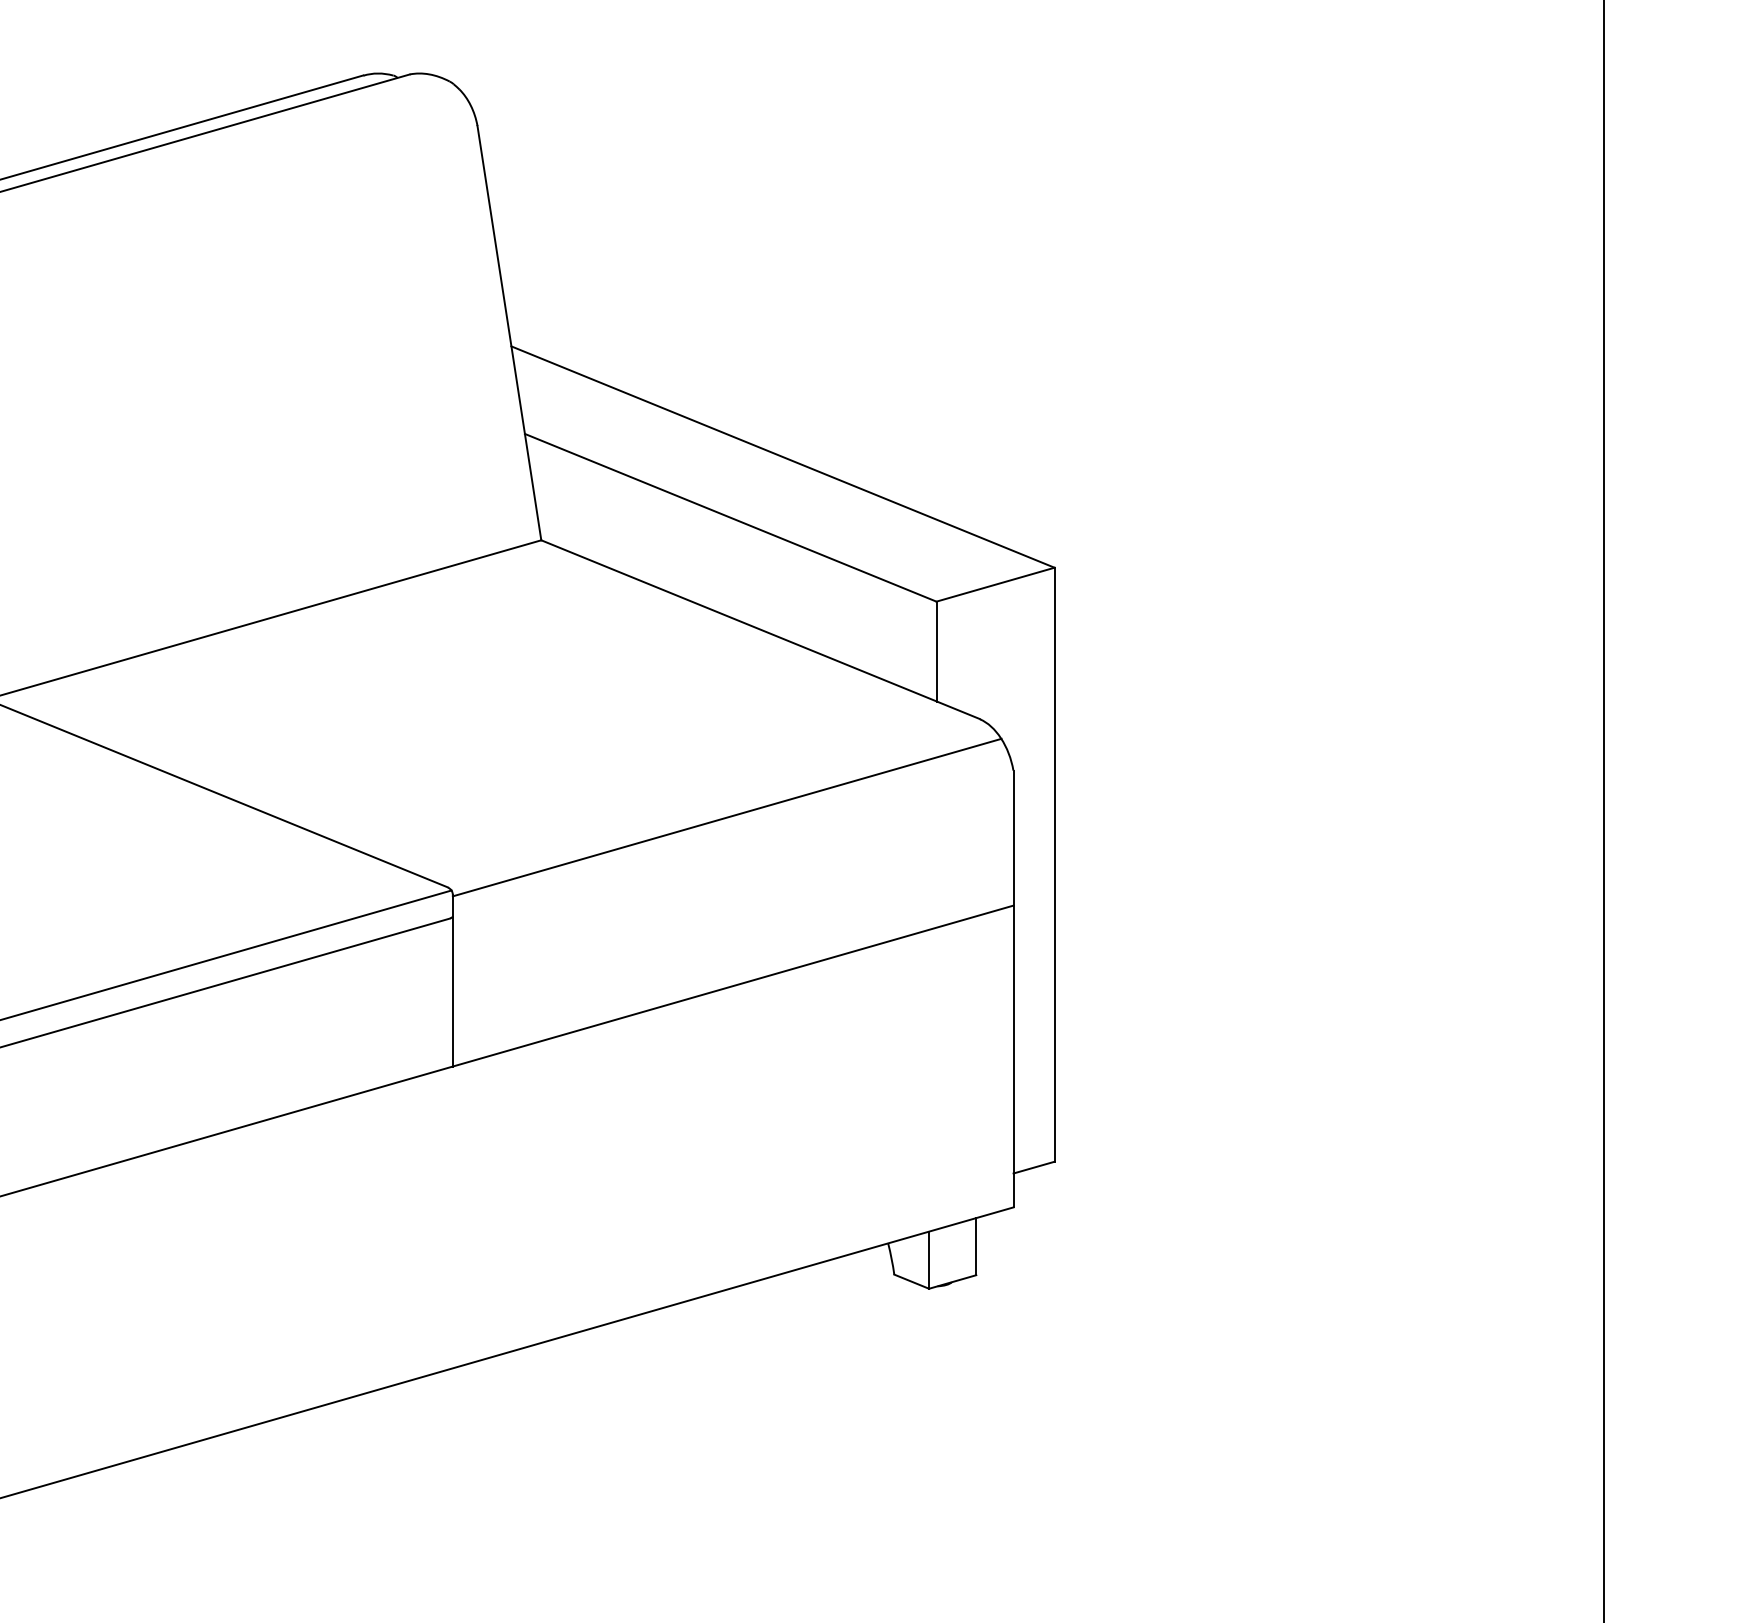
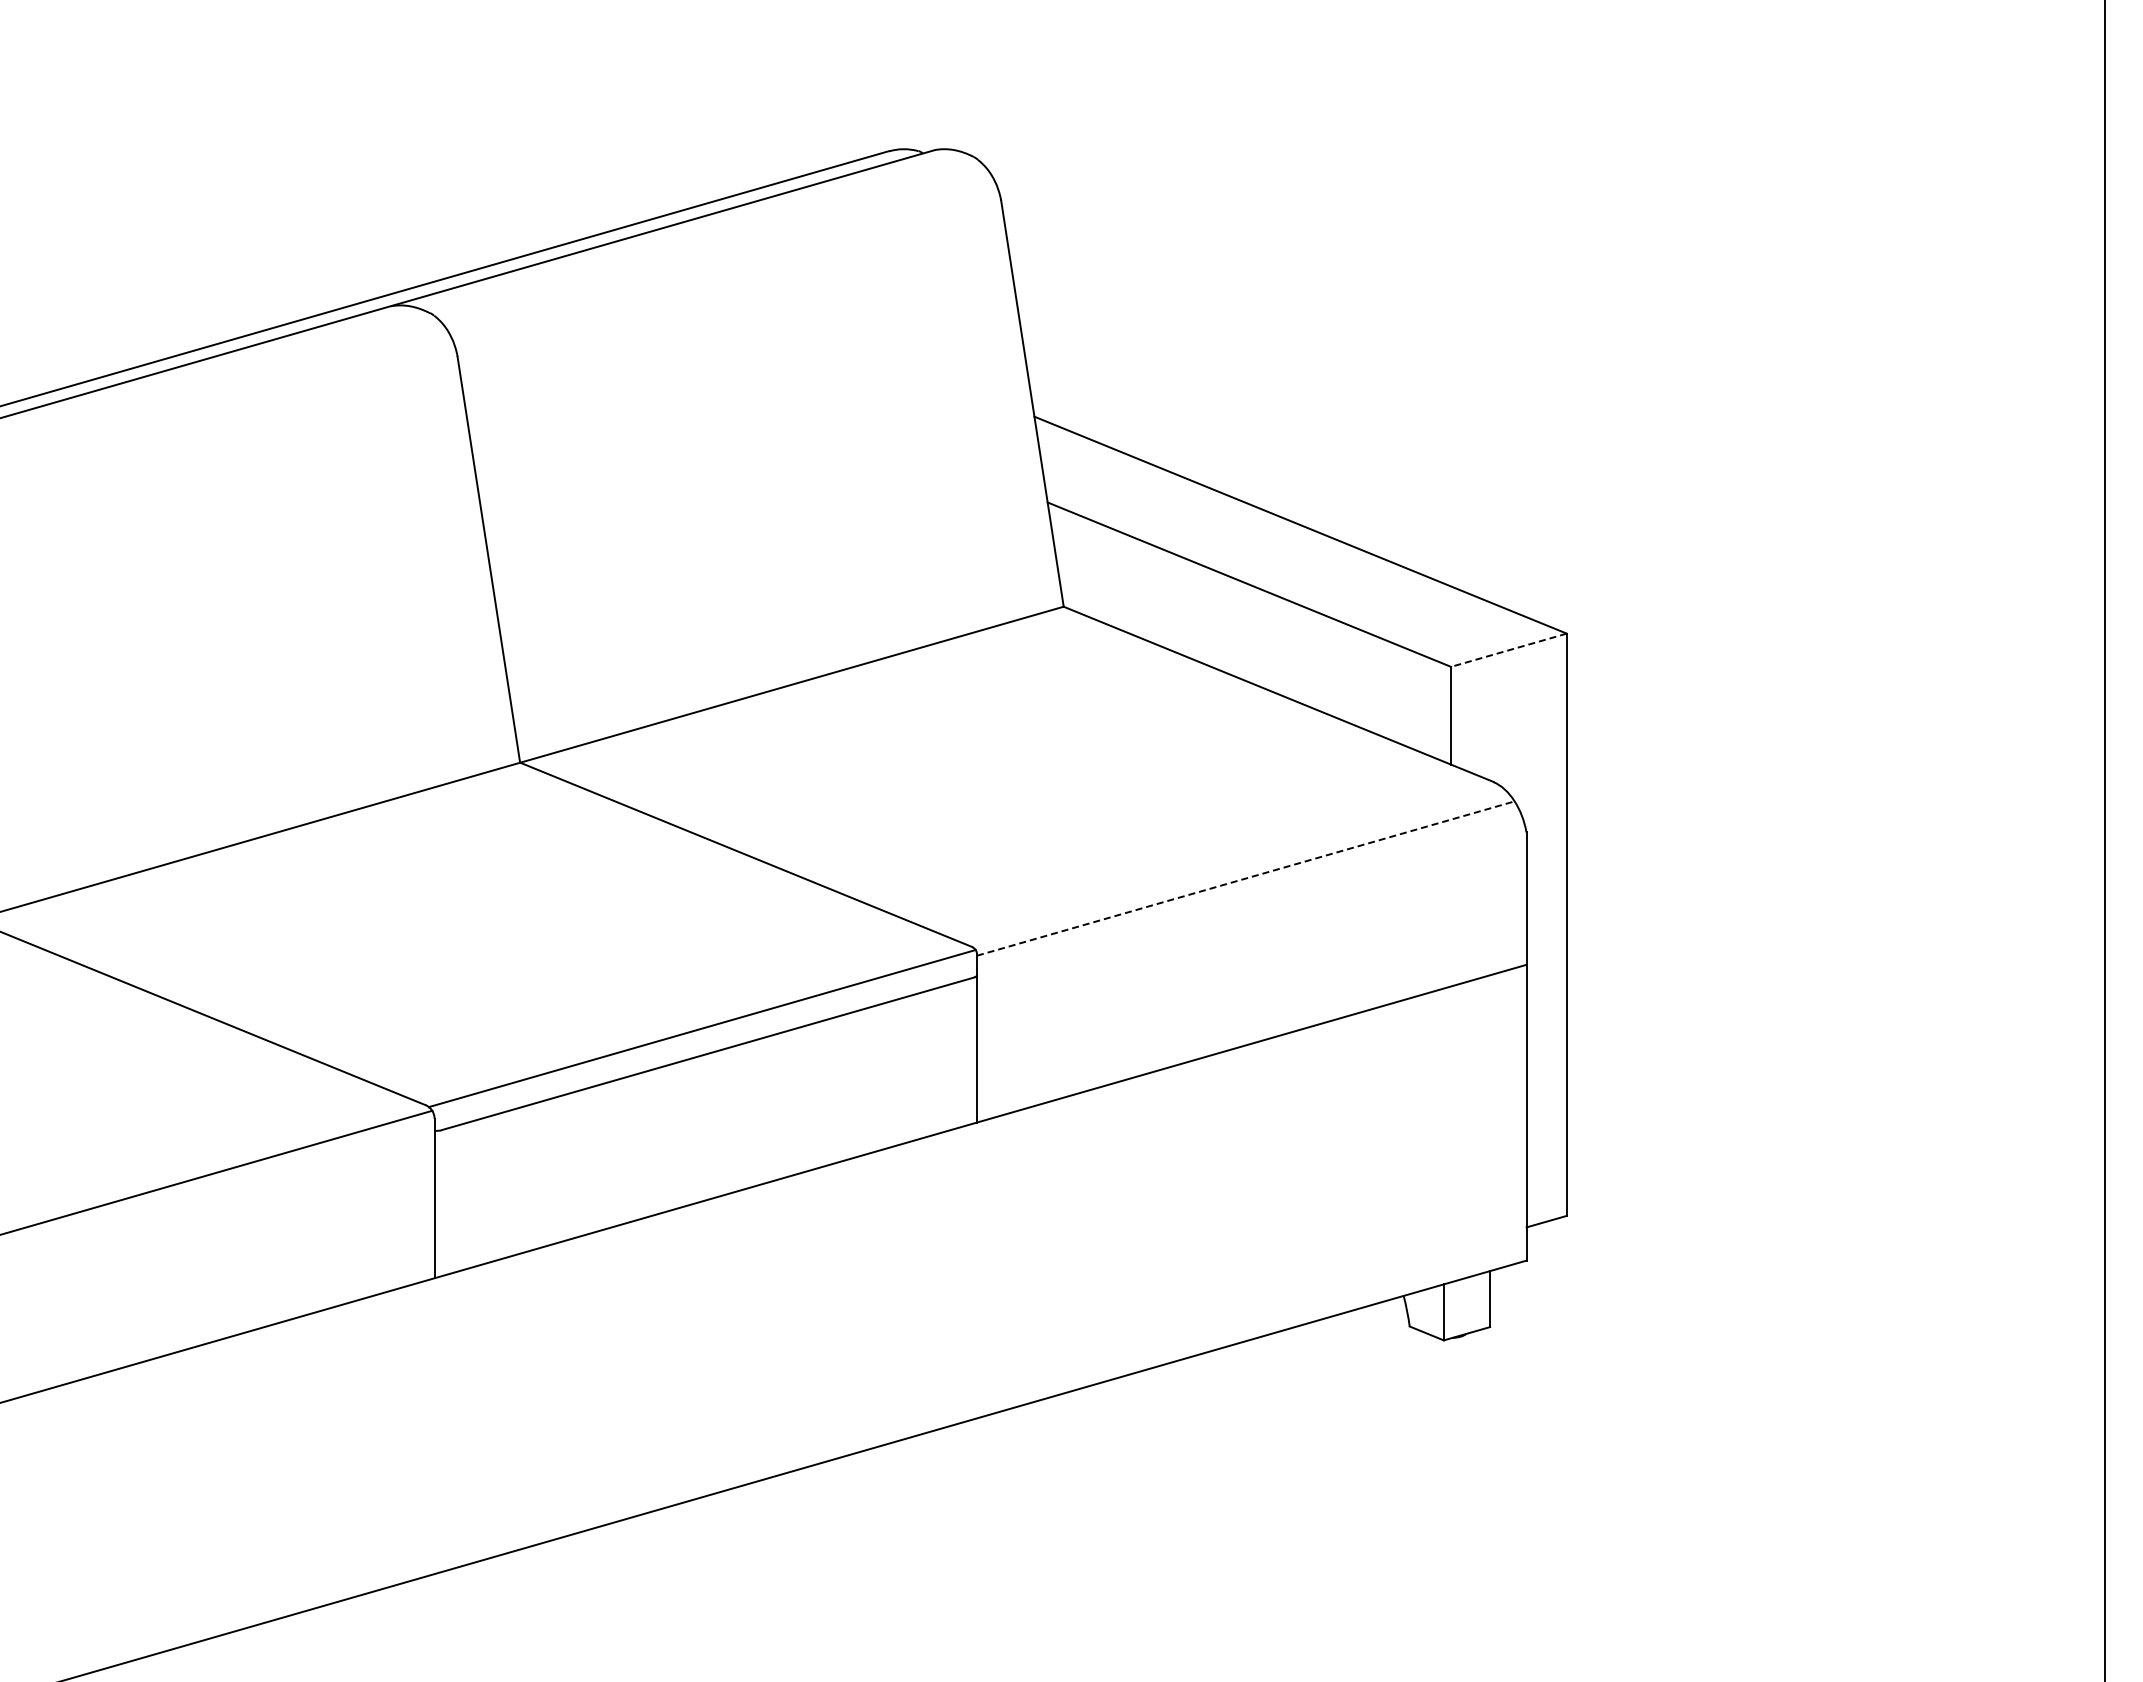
line: (995, 584) -> (1508, 650), solid -> dashed
line: (726, 817) -> (1245, 878), solid -> dashed

